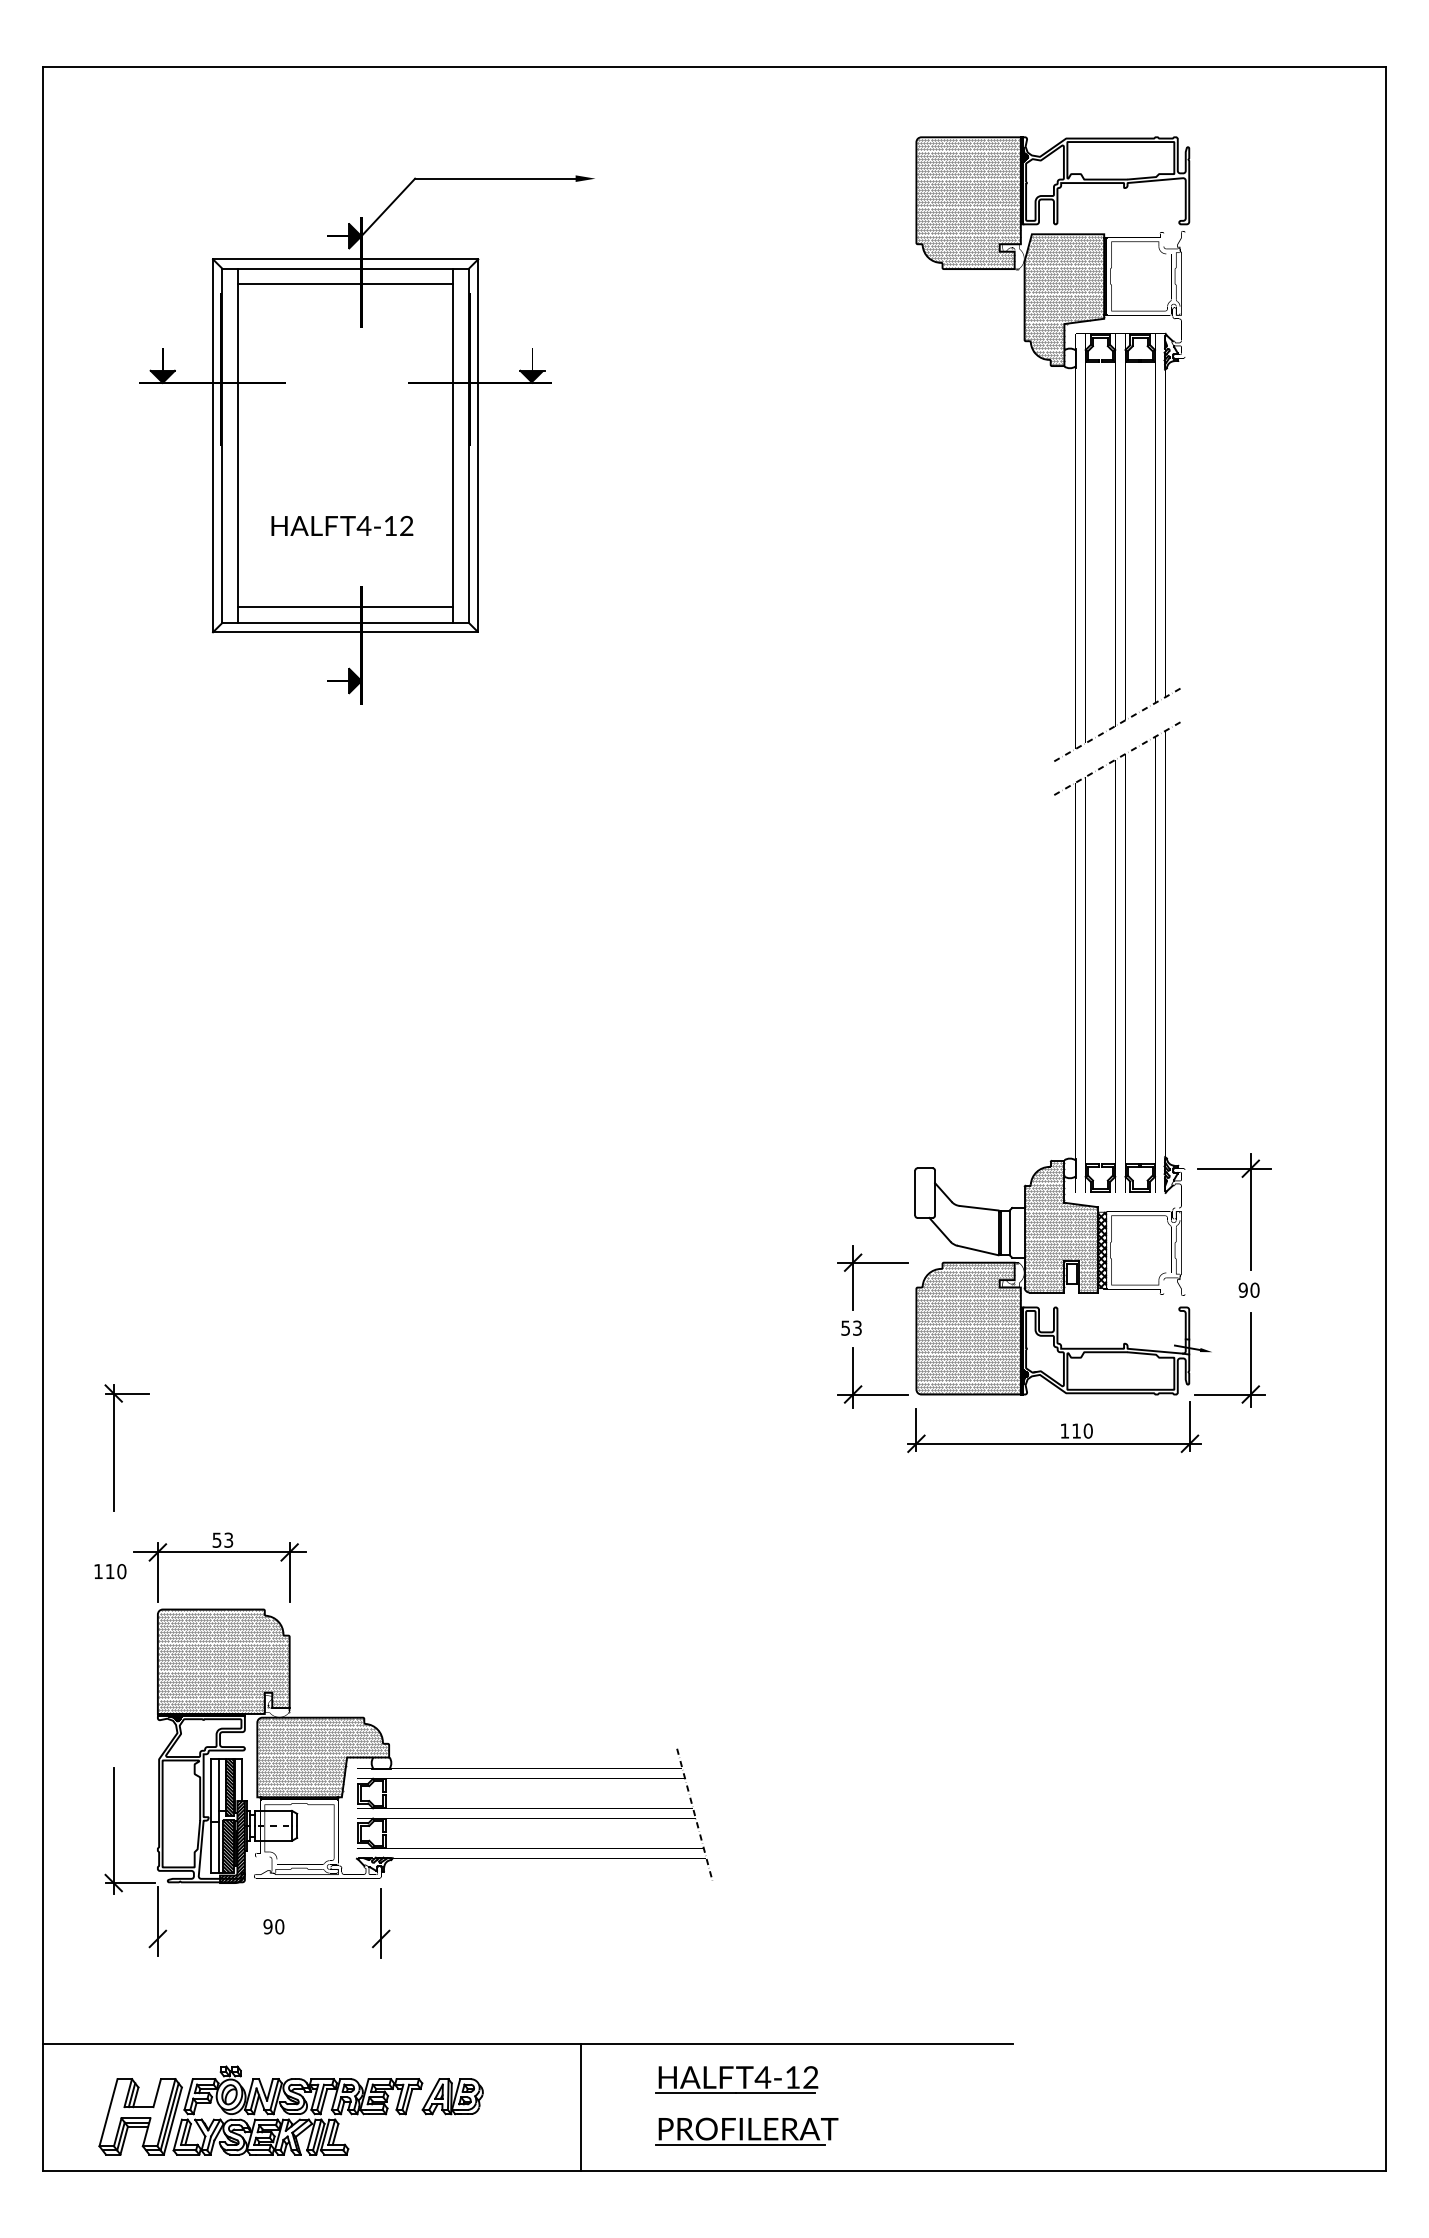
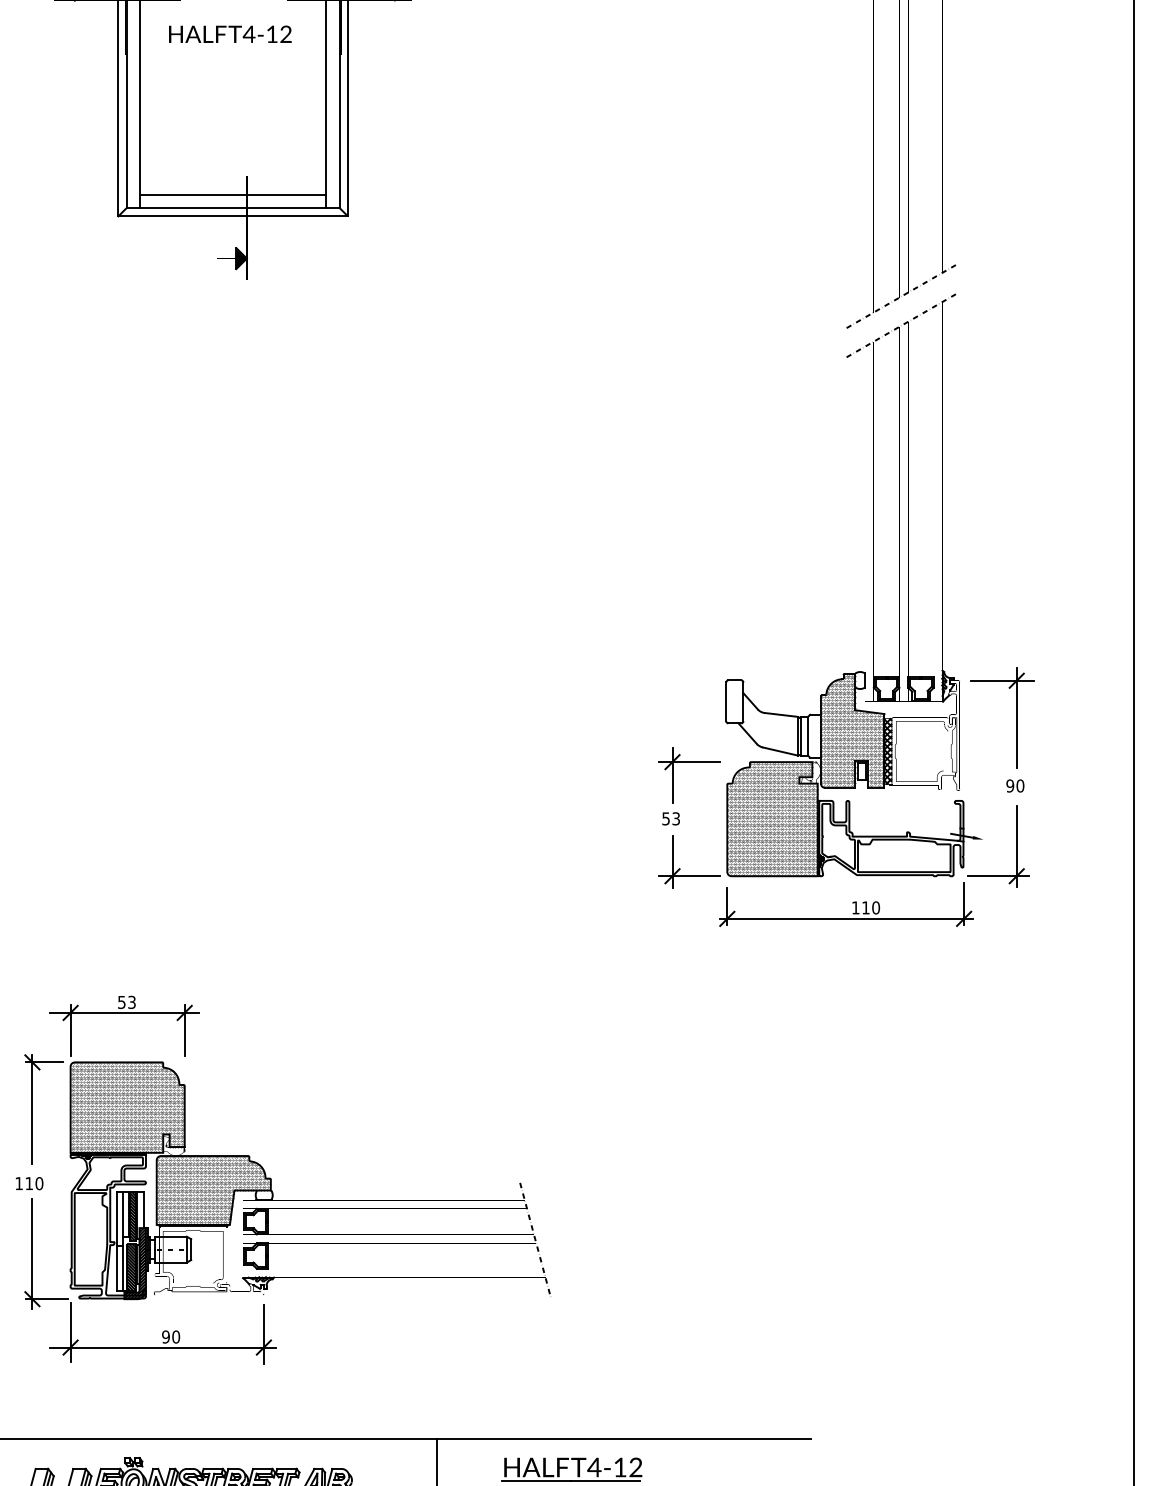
text: (342, 525) -> (230, 33), moved
part: (114, 1447) -> (33, 1109), moved
text: (110, 1571) -> (29, 1183), moved
line: (264, 1938) -> (162, 1347), added

